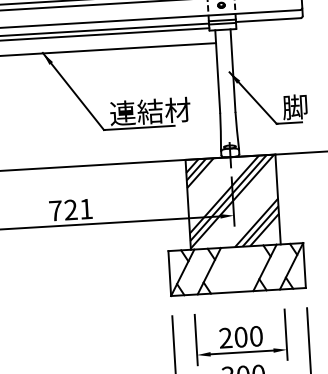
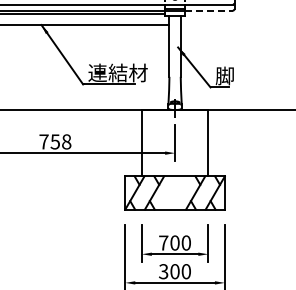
line: (267, 19) -> (208, 10), solid -> dashed
hatch: (232, 202) -> (174, 143), removed
text: (77, 209) -> (60, 141), 721 -> 758
text: (225, 337) -> (163, 242), 200 -> 700

